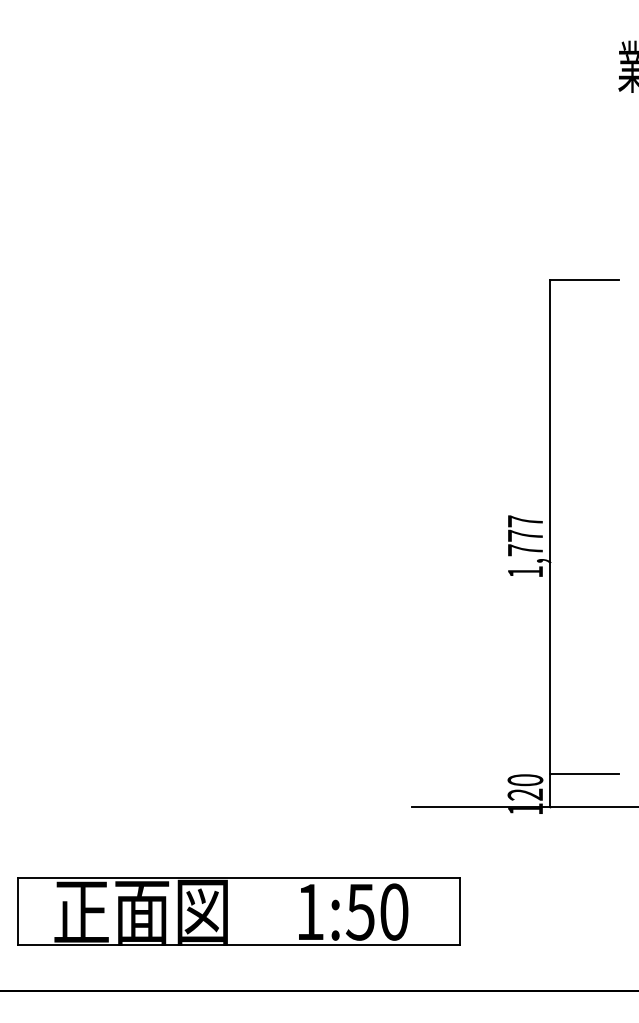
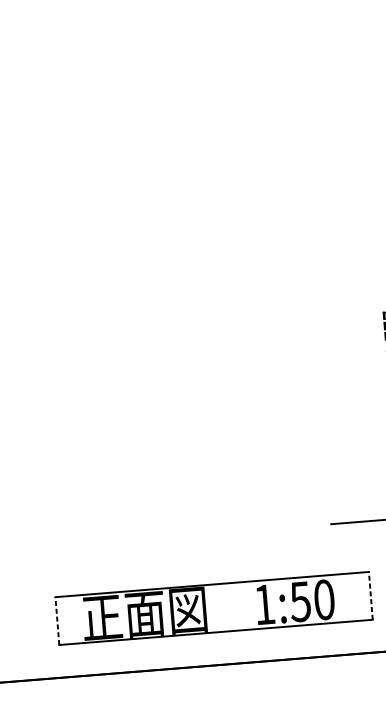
line: (18, 911) -> (57, 620), solid -> dashed
line: (459, 911) -> (370, 595), solid -> dashed

